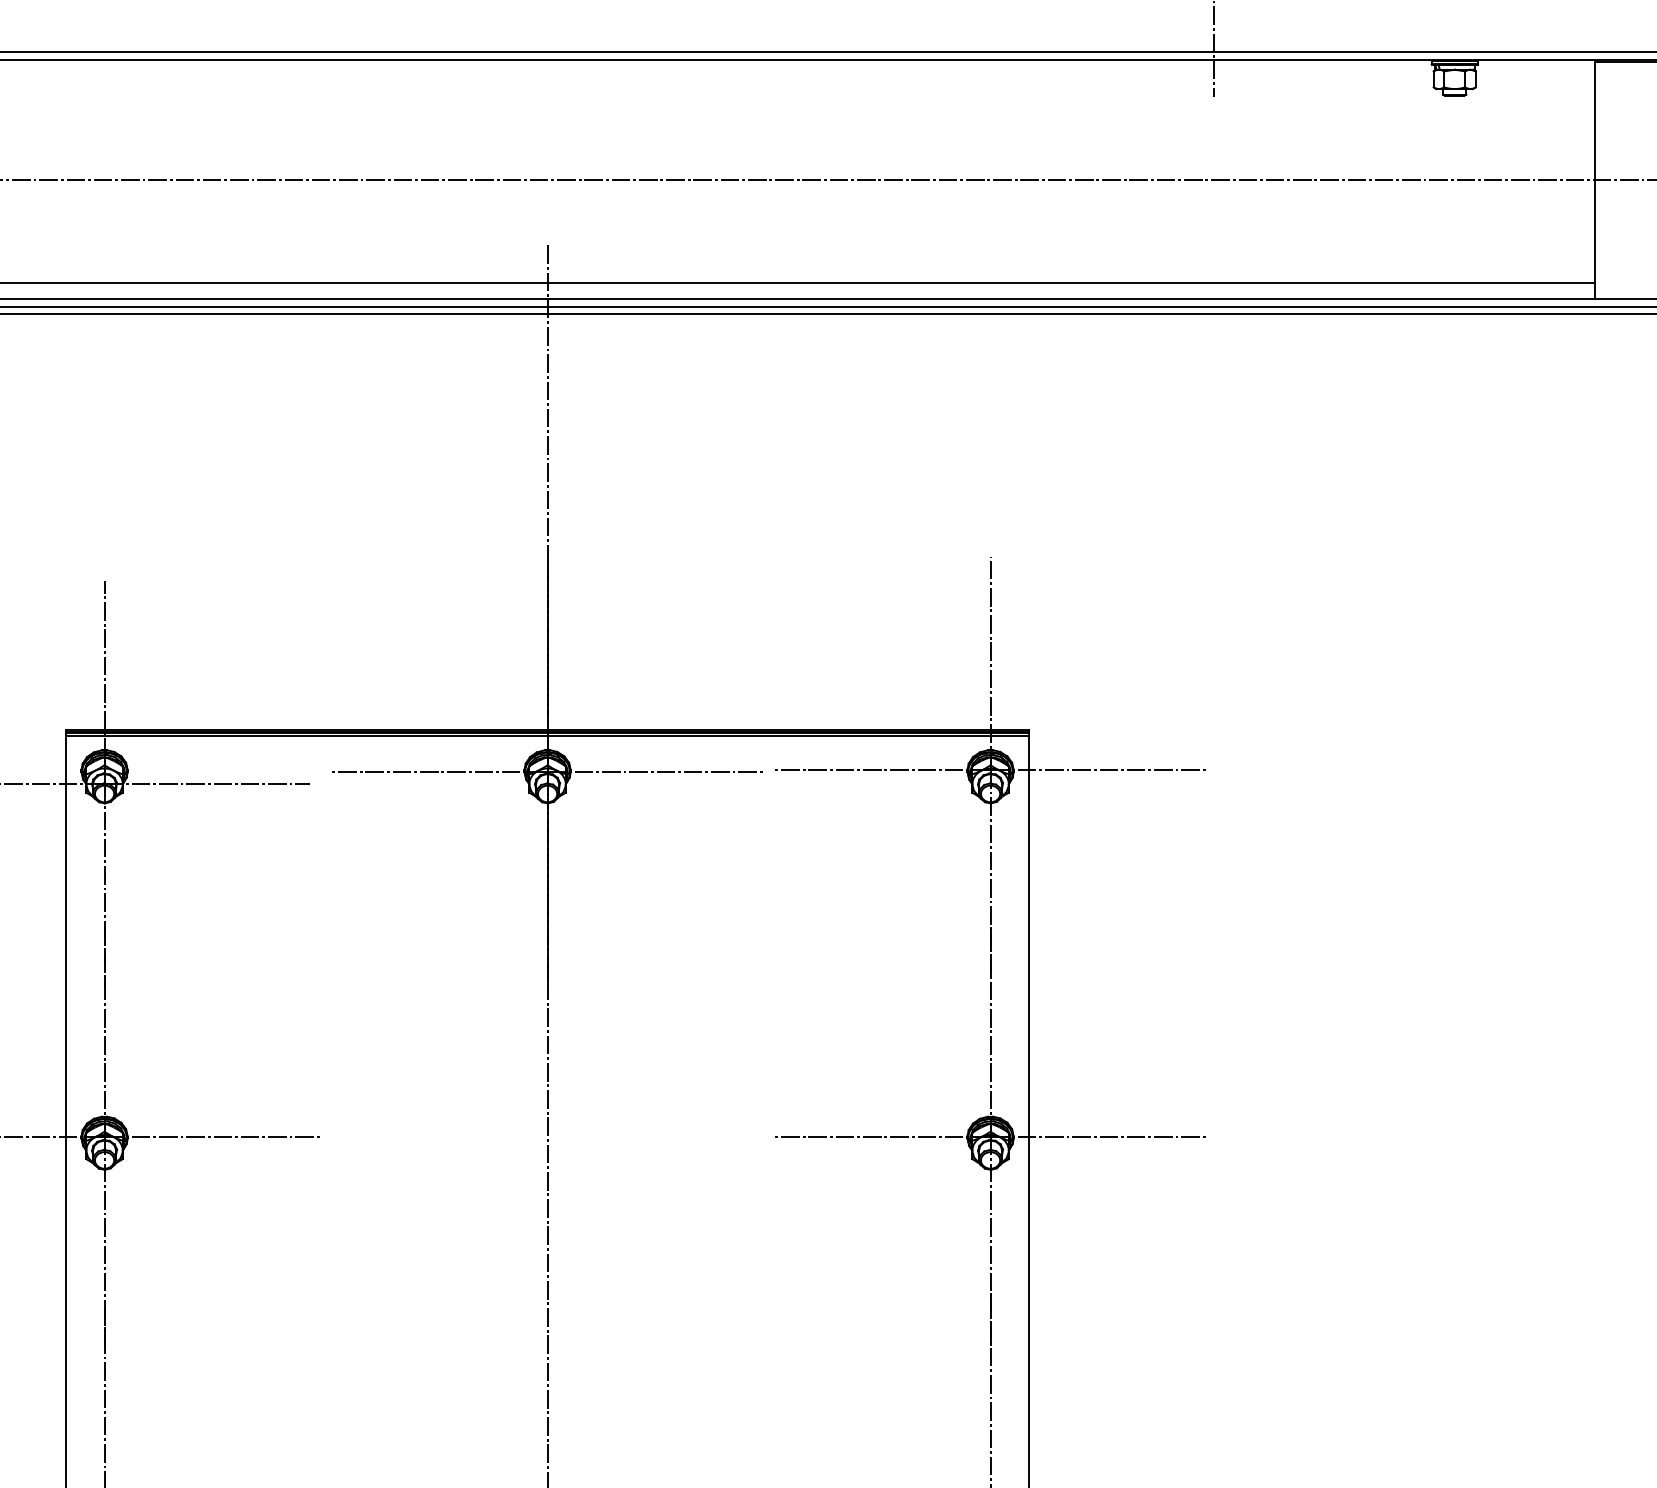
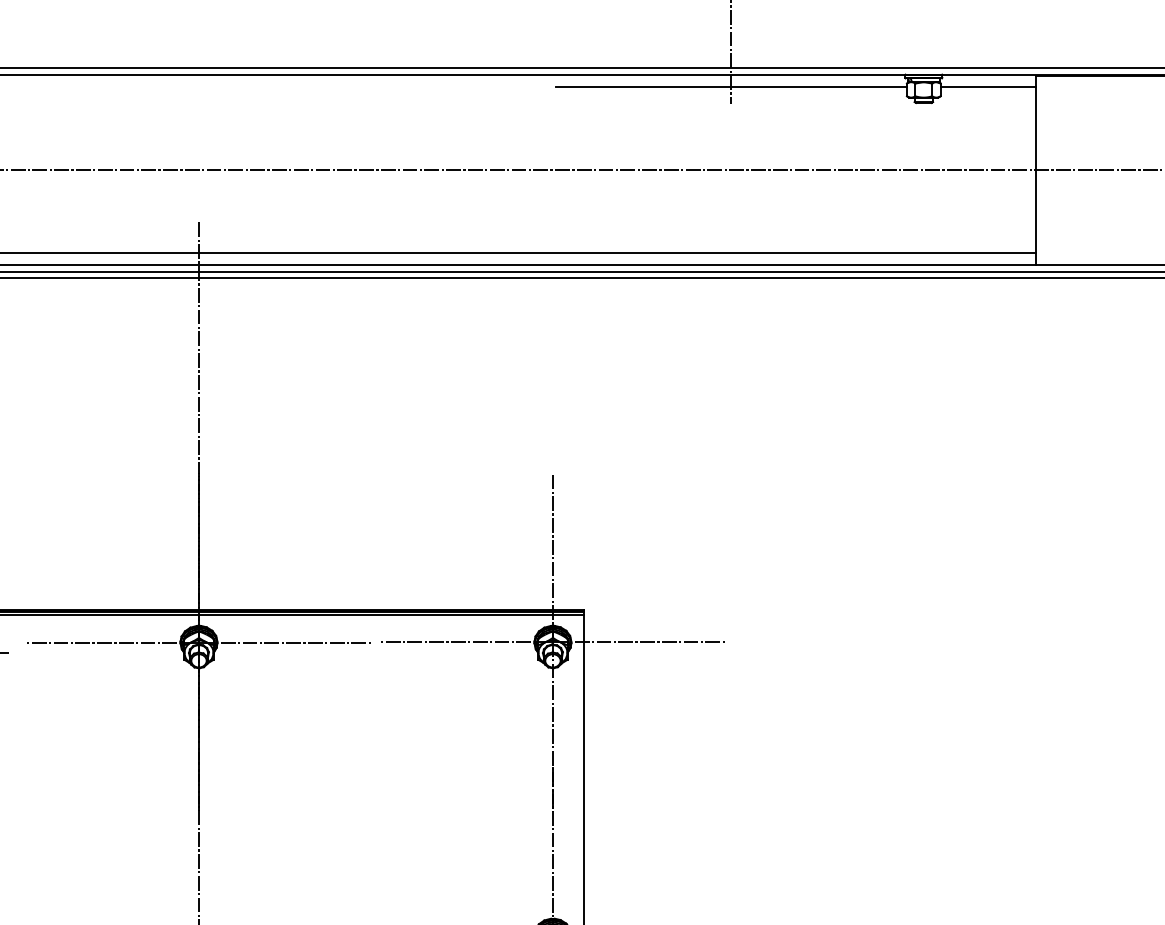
line: (1213, 75) -> (731, 86), added
line: (1535, 75) -> (988, 86), added

